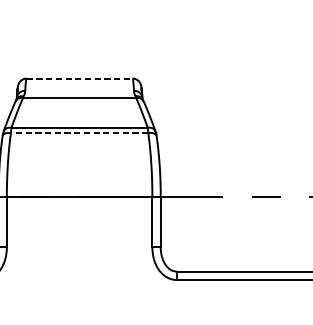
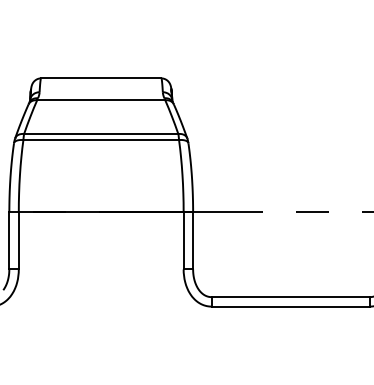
line: (79, 78) -> (101, 78), dashed -> solid
line: (79, 133) -> (101, 140), dashed -> solid

